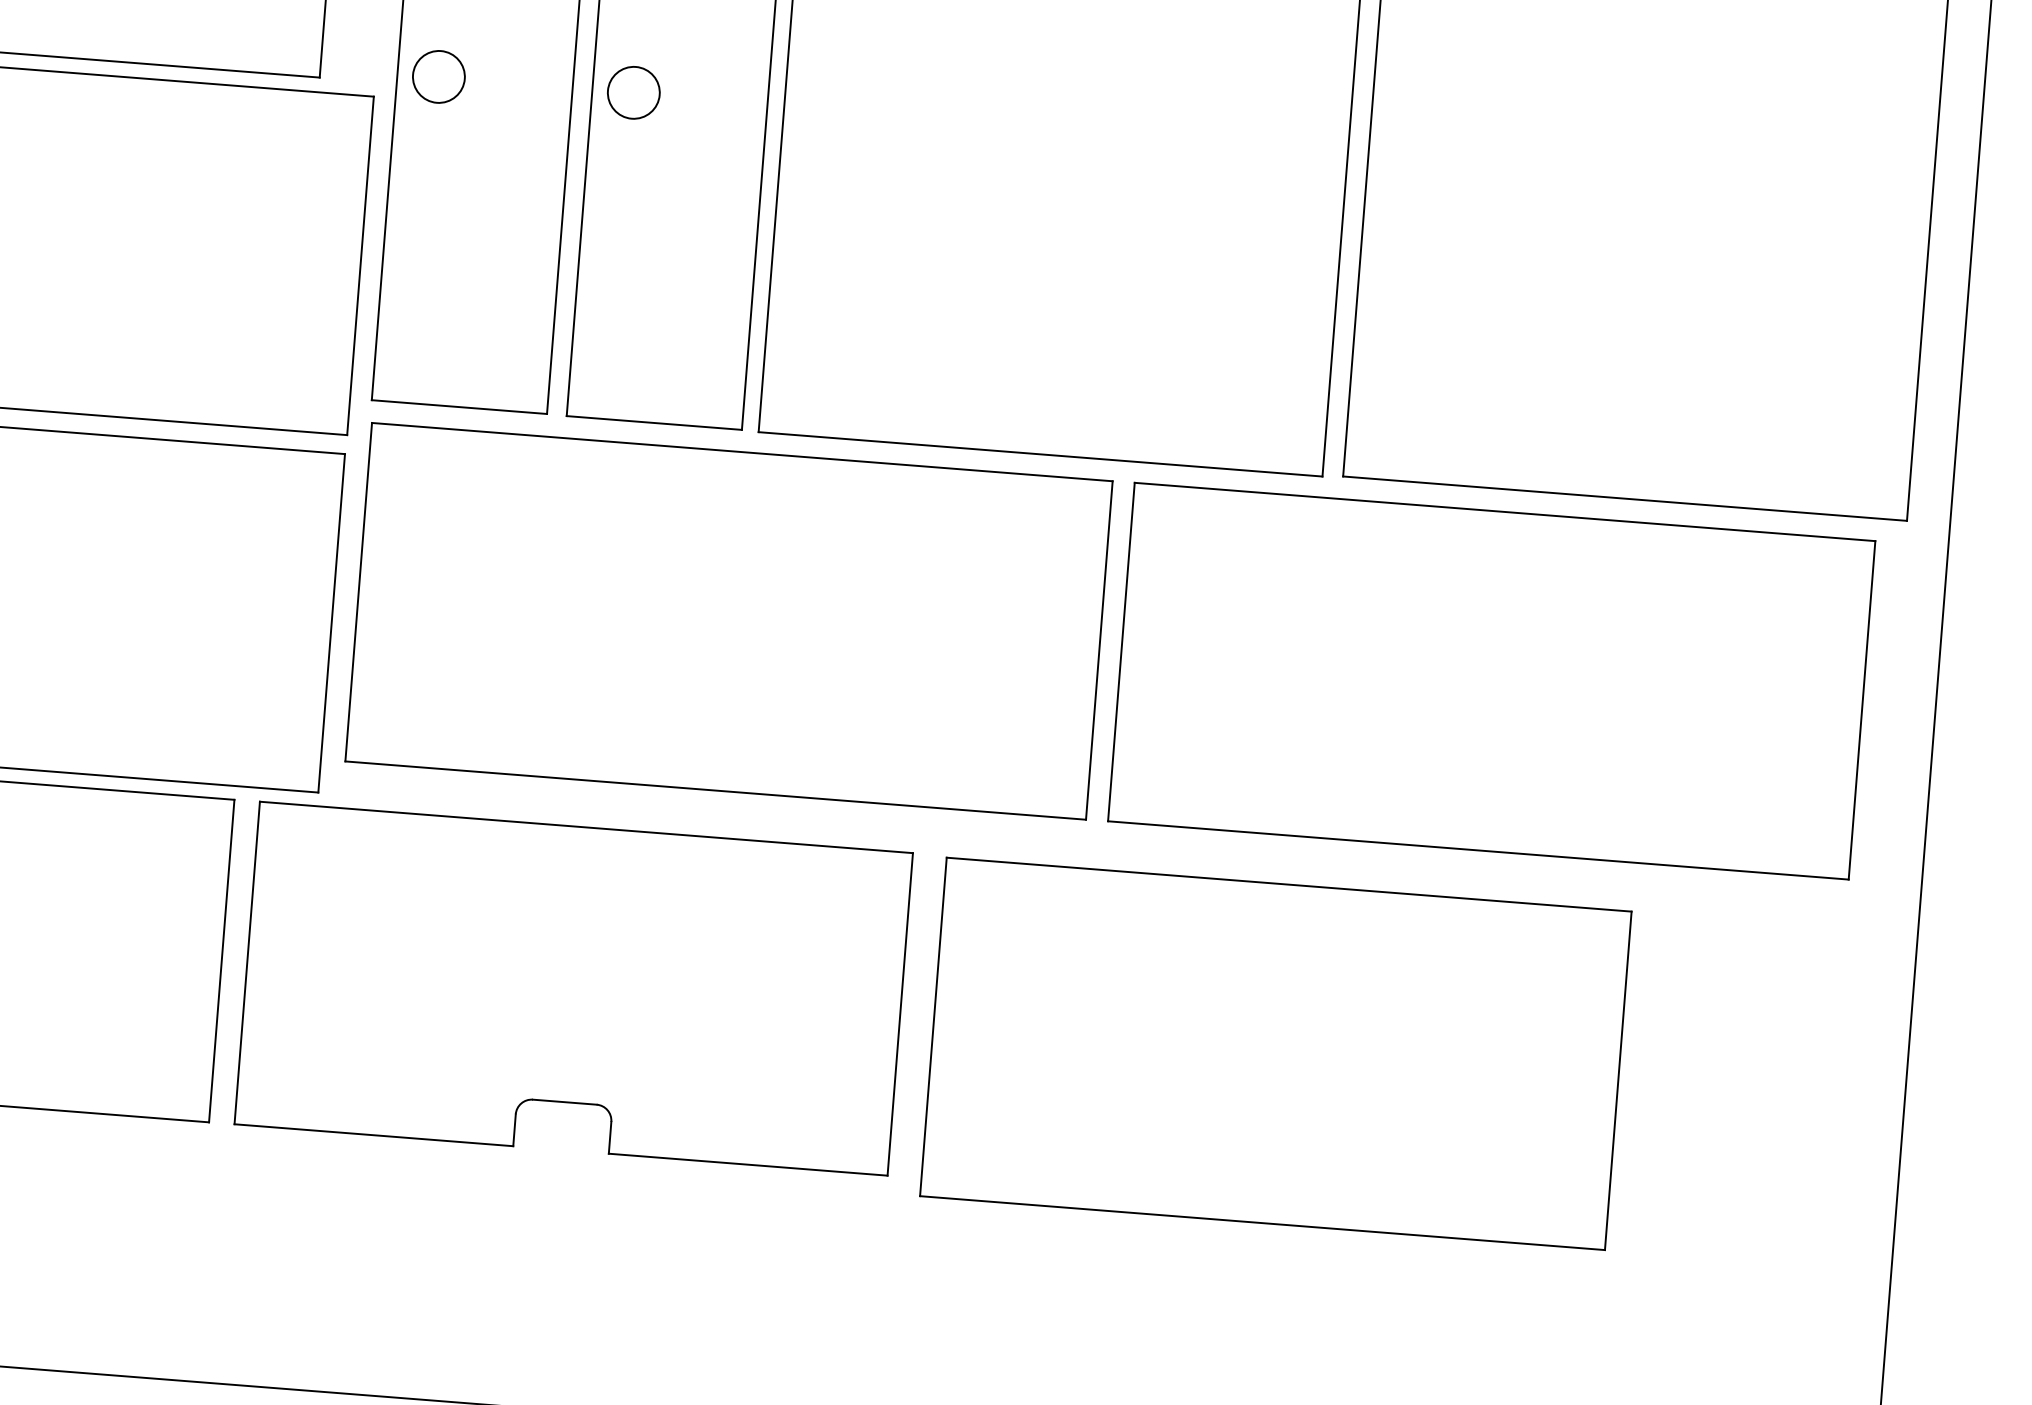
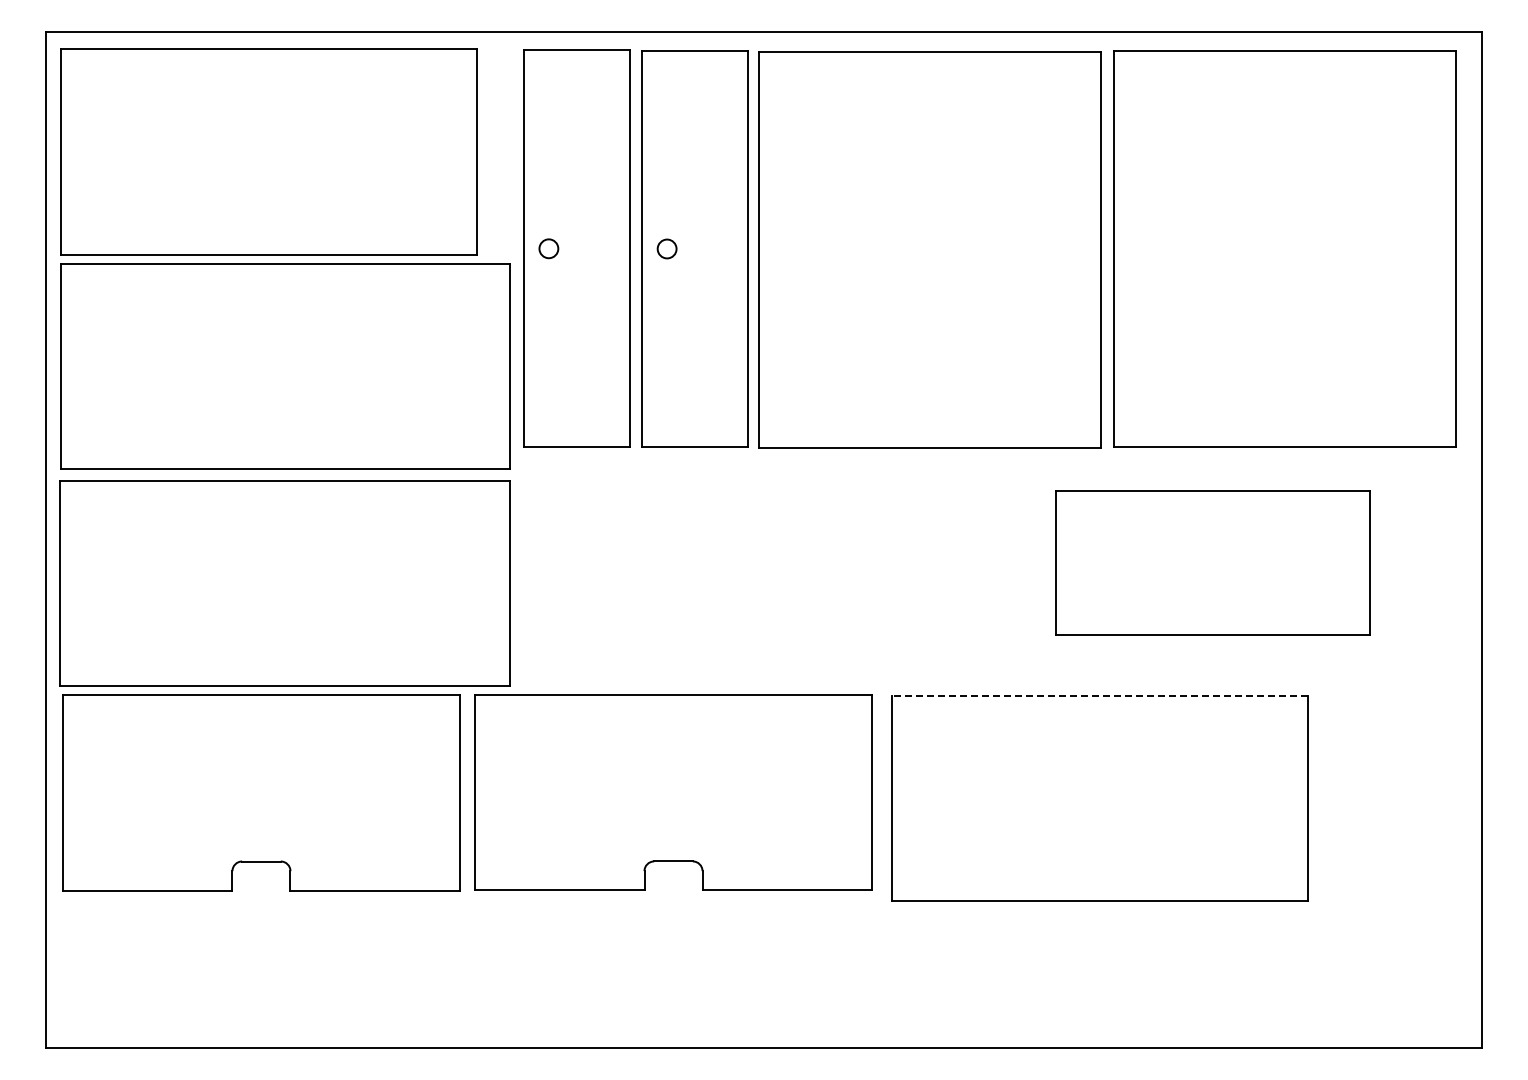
circle: (438, 76) -> (548, 248), size x0.6
circle: (632, 91) -> (666, 248), size x0.6
part: (728, 621) -> (749, 563), removed
part: (1490, 681) -> (1212, 563), size x0.7
line: (1289, 884) -> (1100, 695), solid -> dashed

